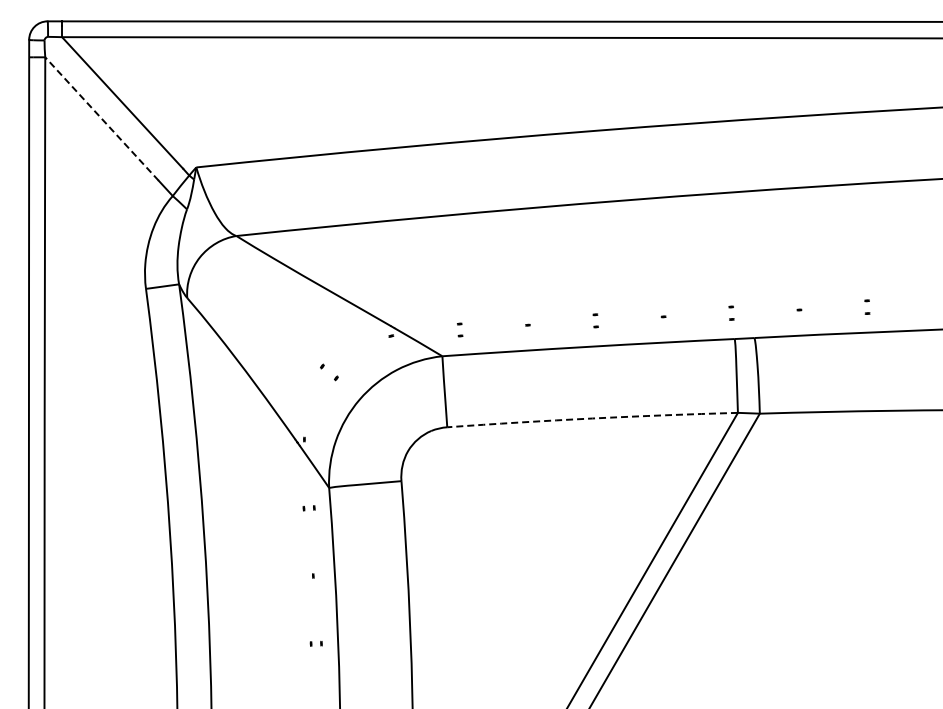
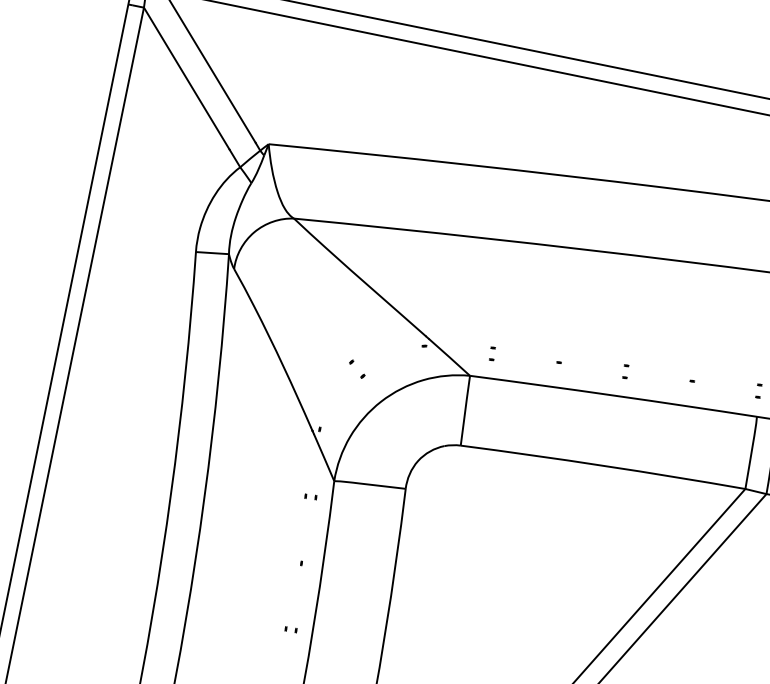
line: (102, 119) -> (187, 79), dashed -> solid
arc: (592, 418) -> (603, 465), dashed -> solid

